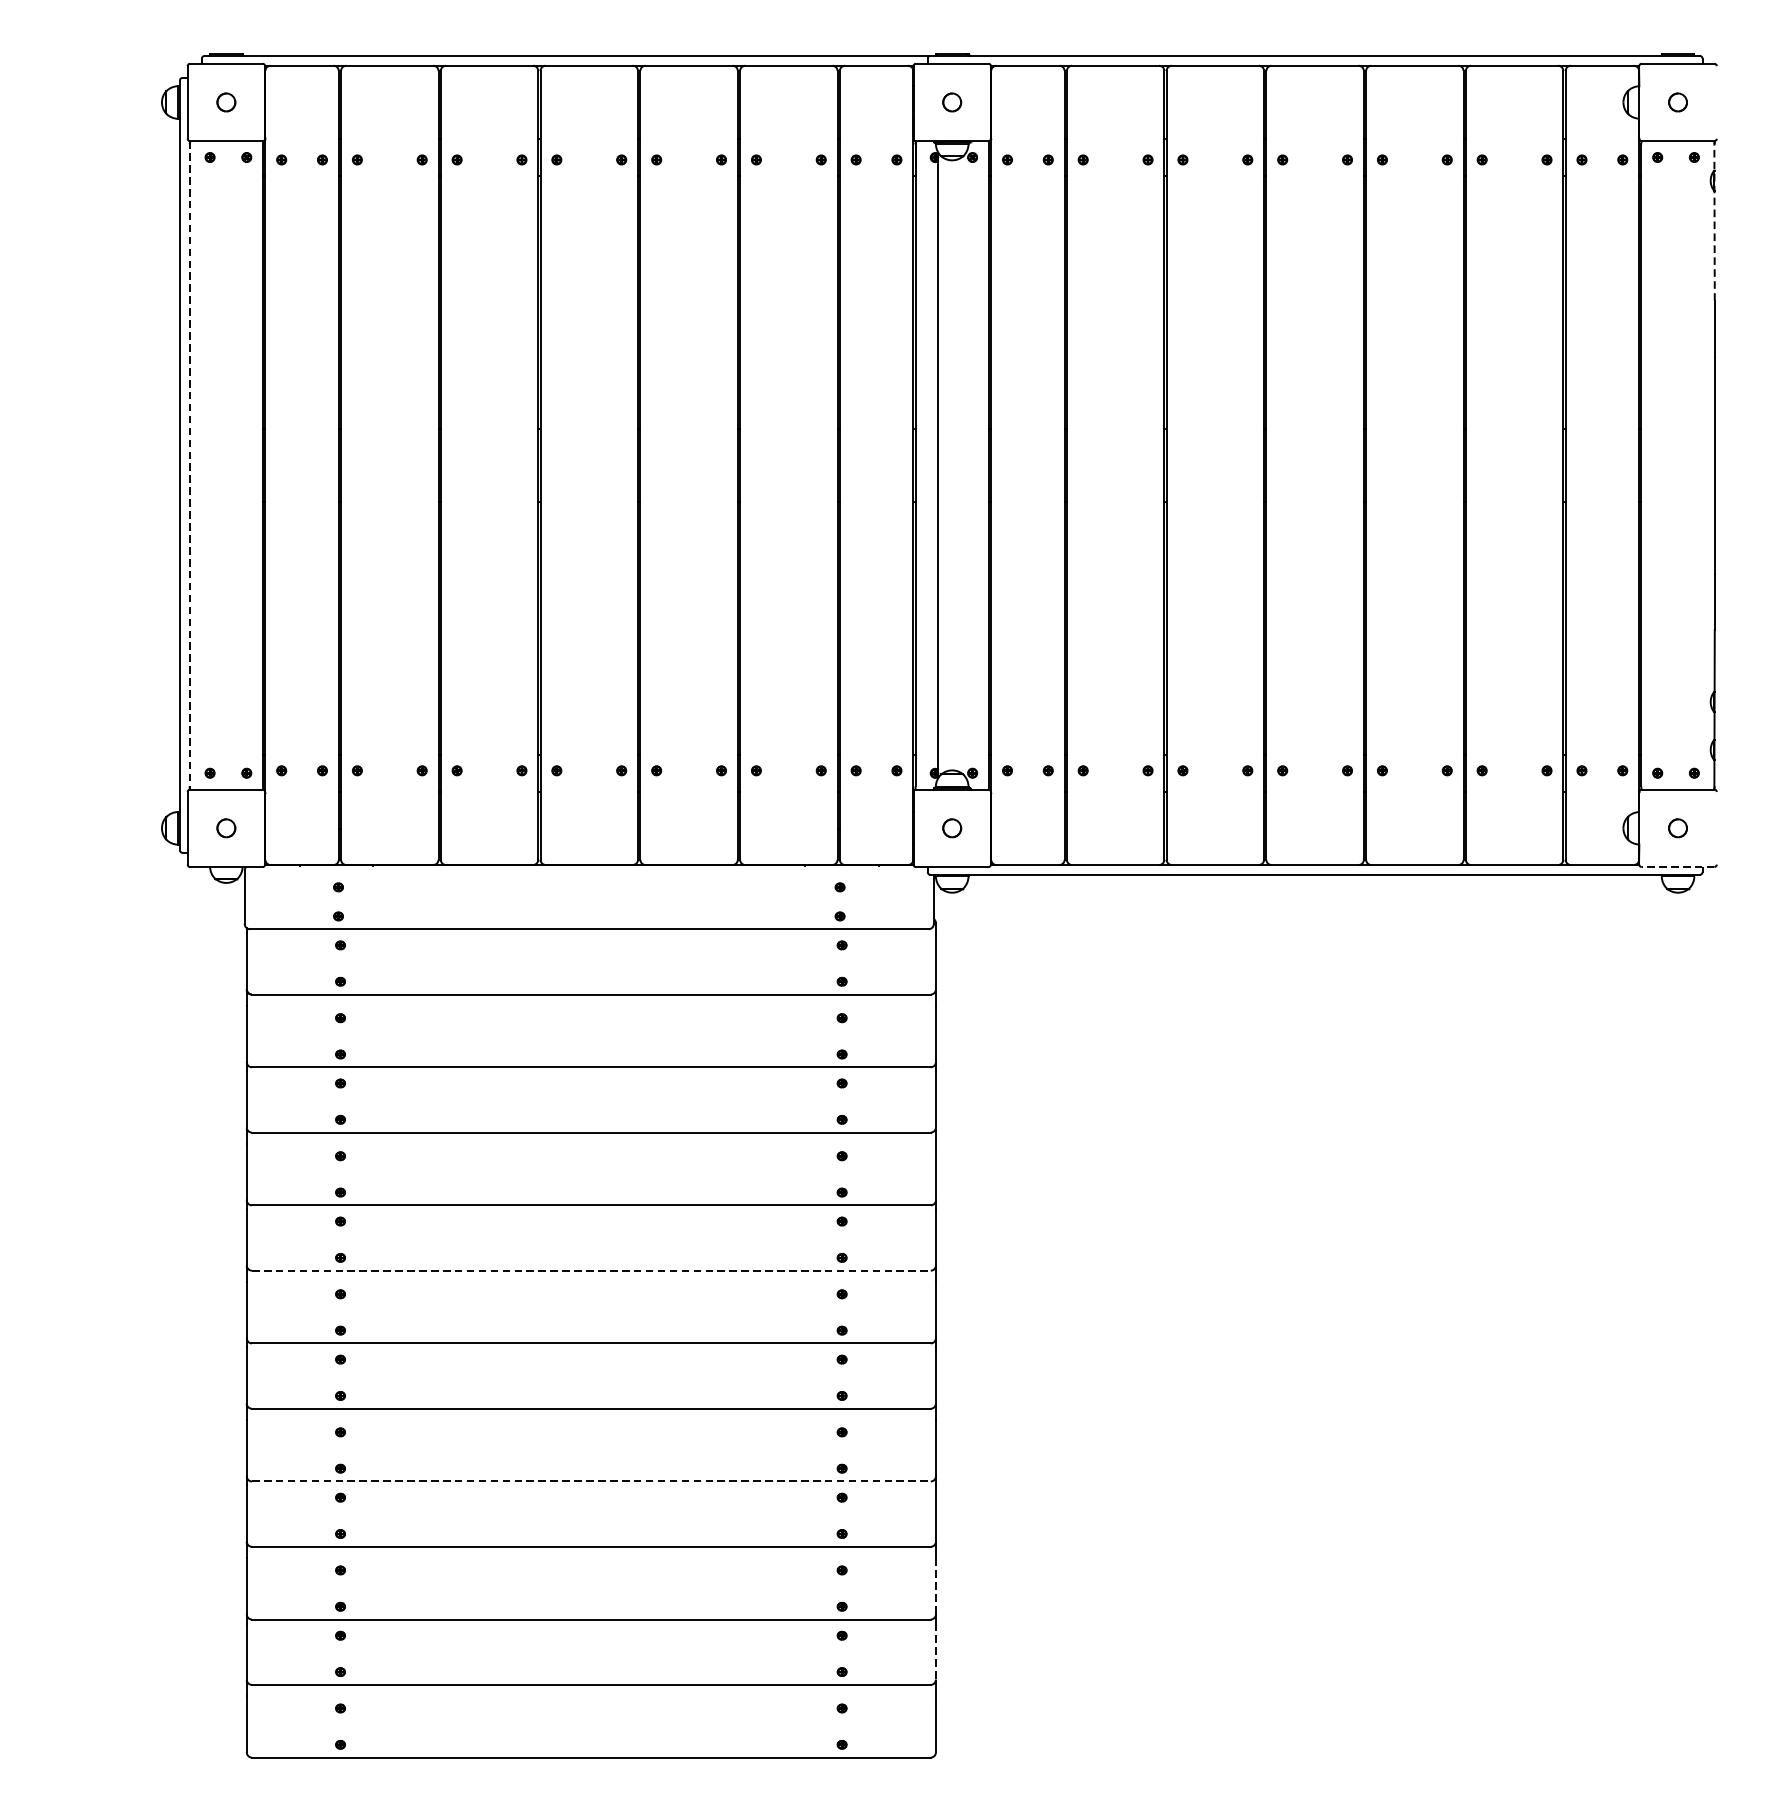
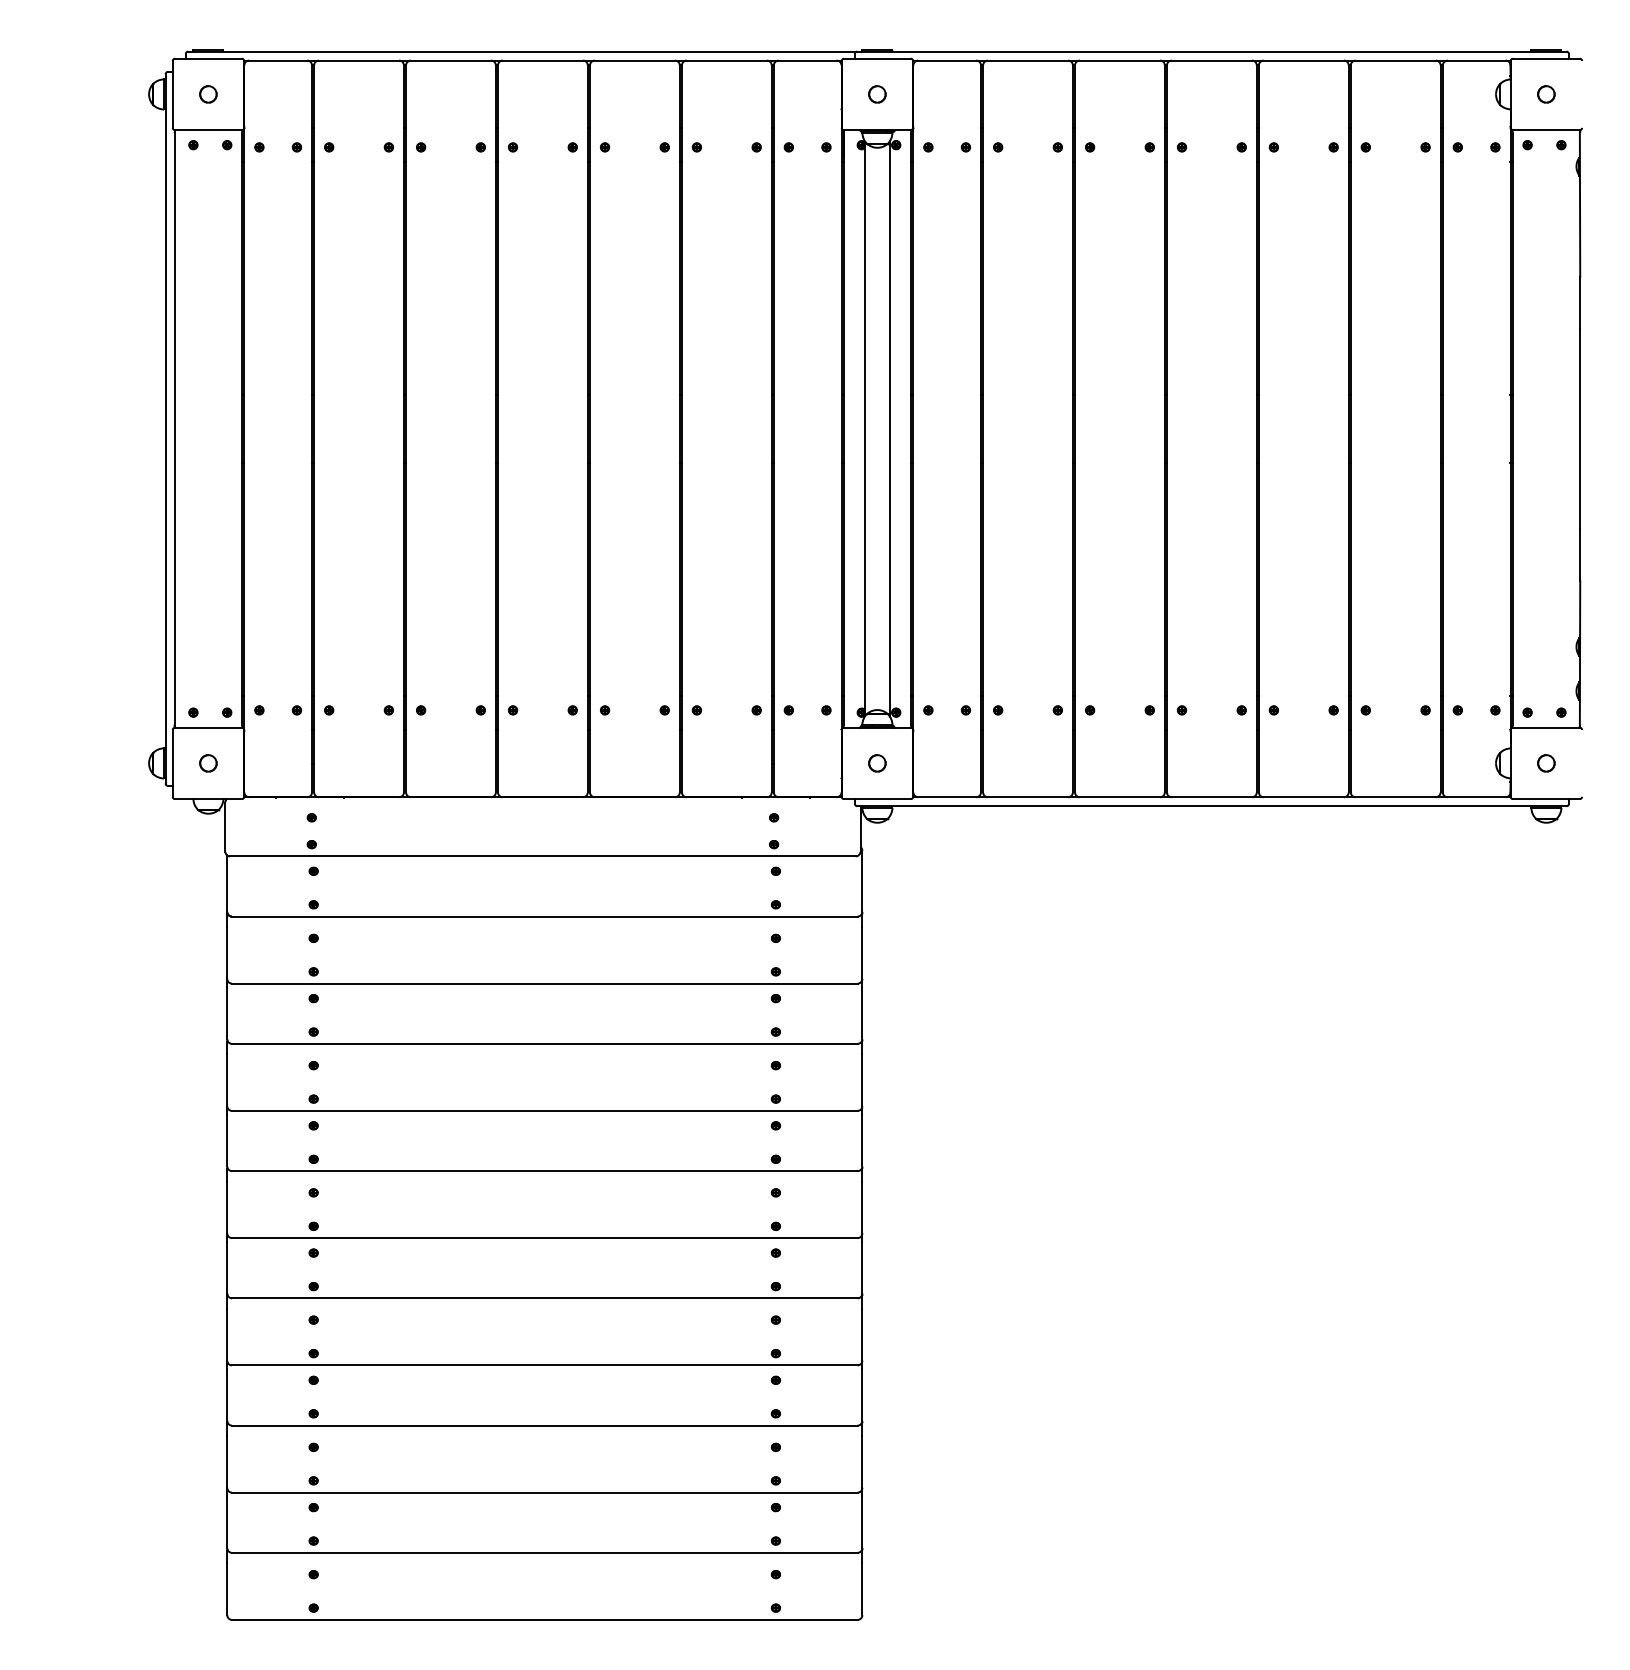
line: (1715, 220) -> (1580, 203), dashed -> solid
line: (190, 464) -> (175, 428), dashed -> solid
line: (966, 464) -> (890, 428), added
line: (1677, 867) -> (1545, 799), dashed -> solid
line: (591, 1271) -> (544, 1171), dashed -> solid
line: (591, 1481) -> (544, 1365), dashed -> solid
line: (936, 1585) -> (862, 1461), dashed -> solid
line: (936, 1651) -> (862, 1522), dashed -> solid

